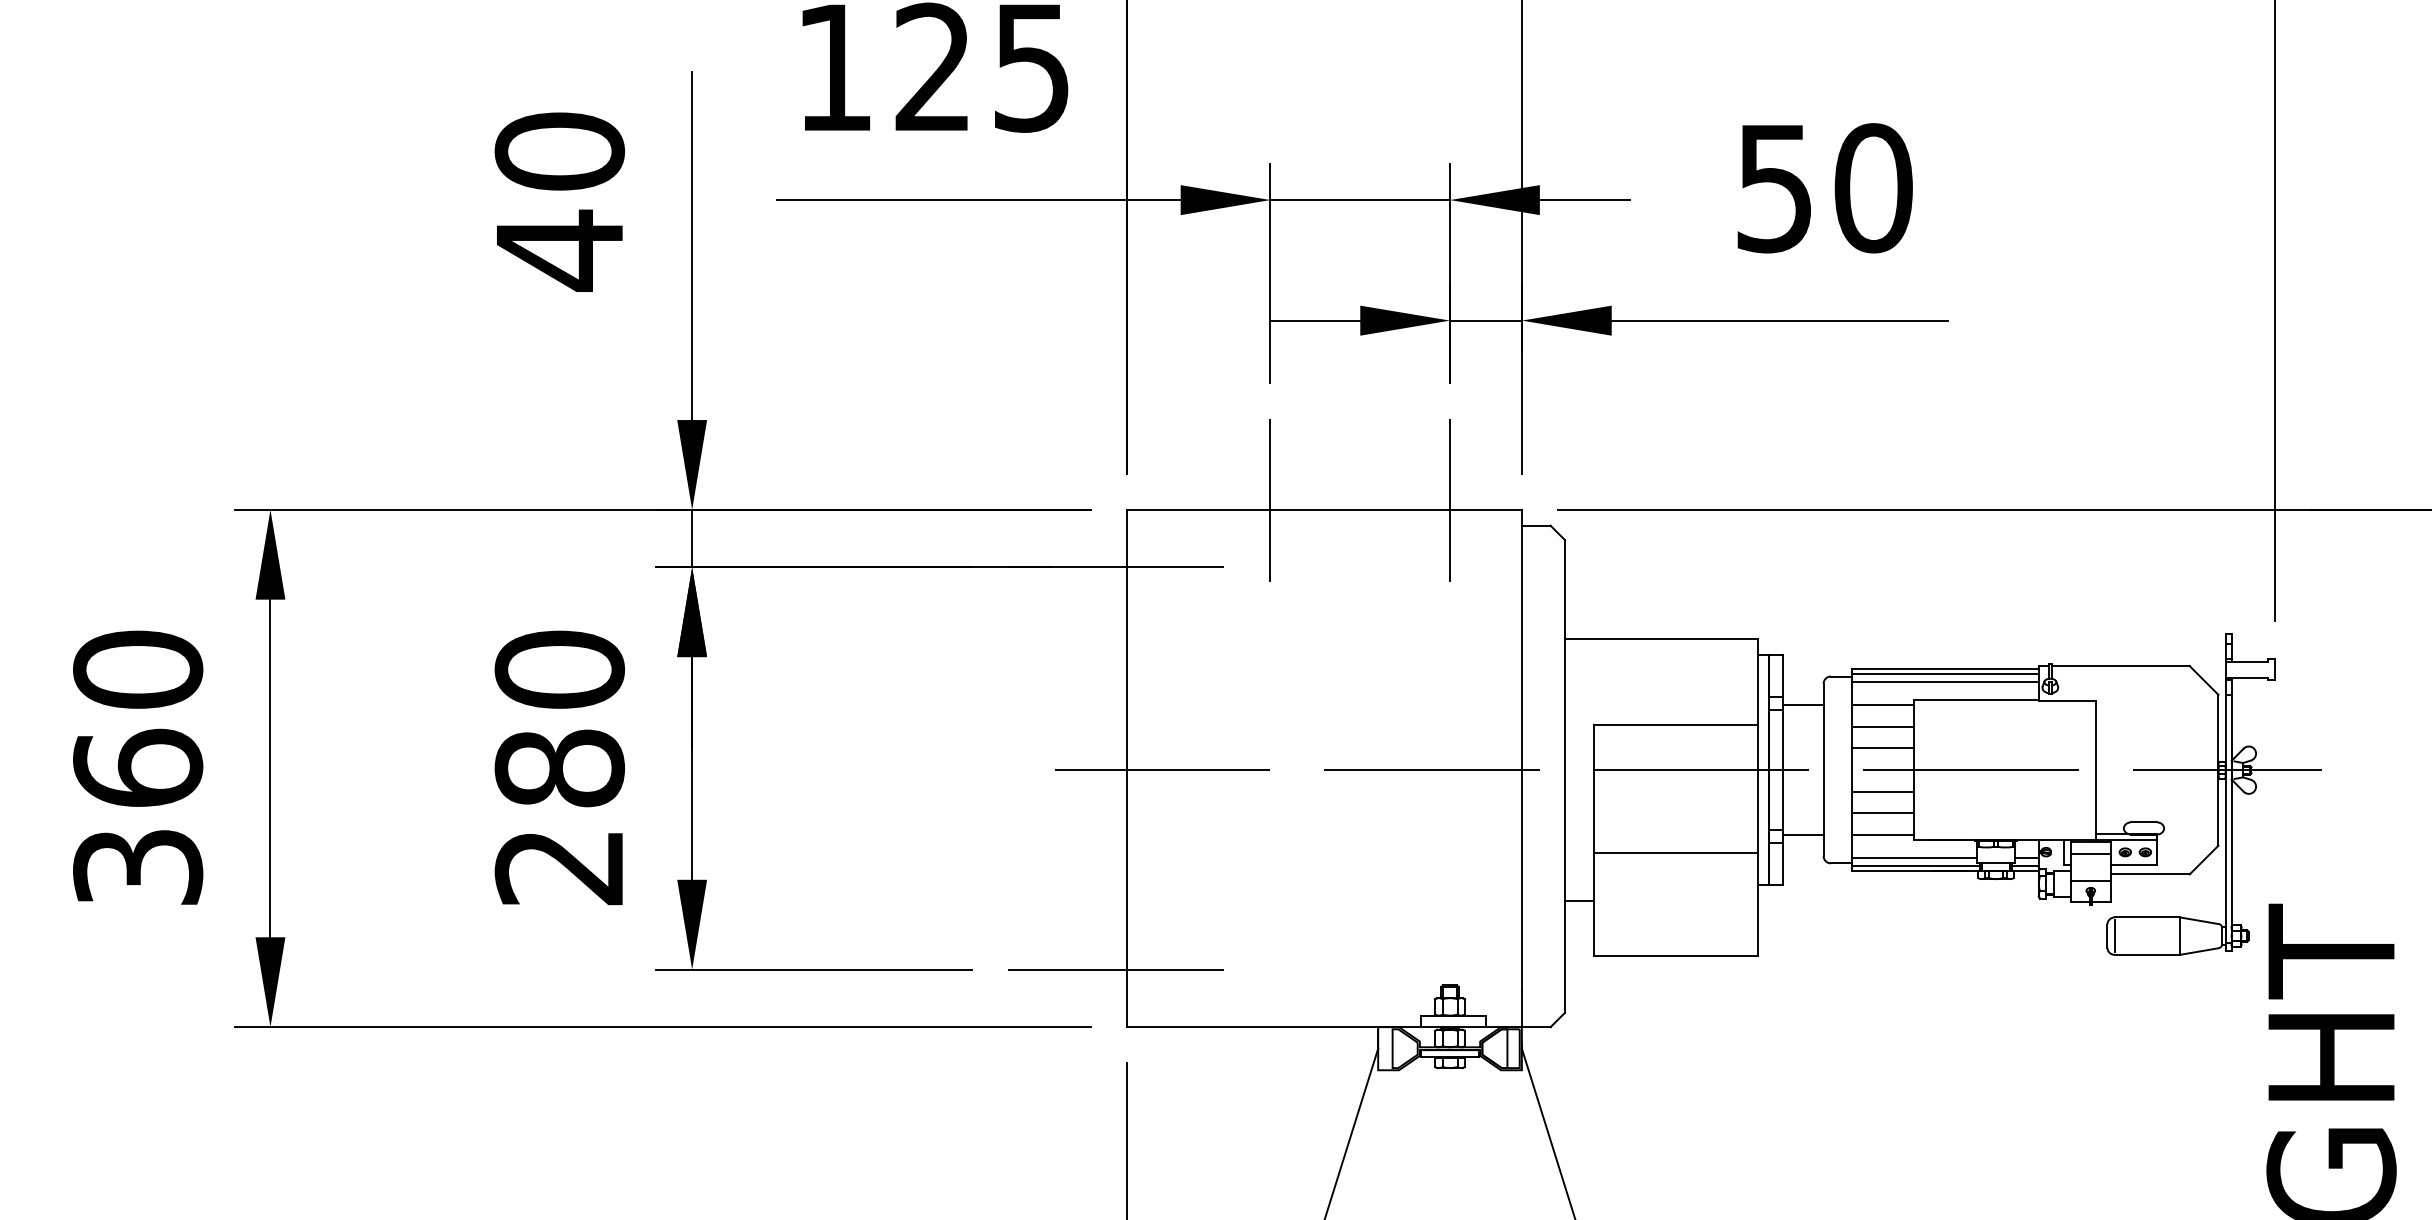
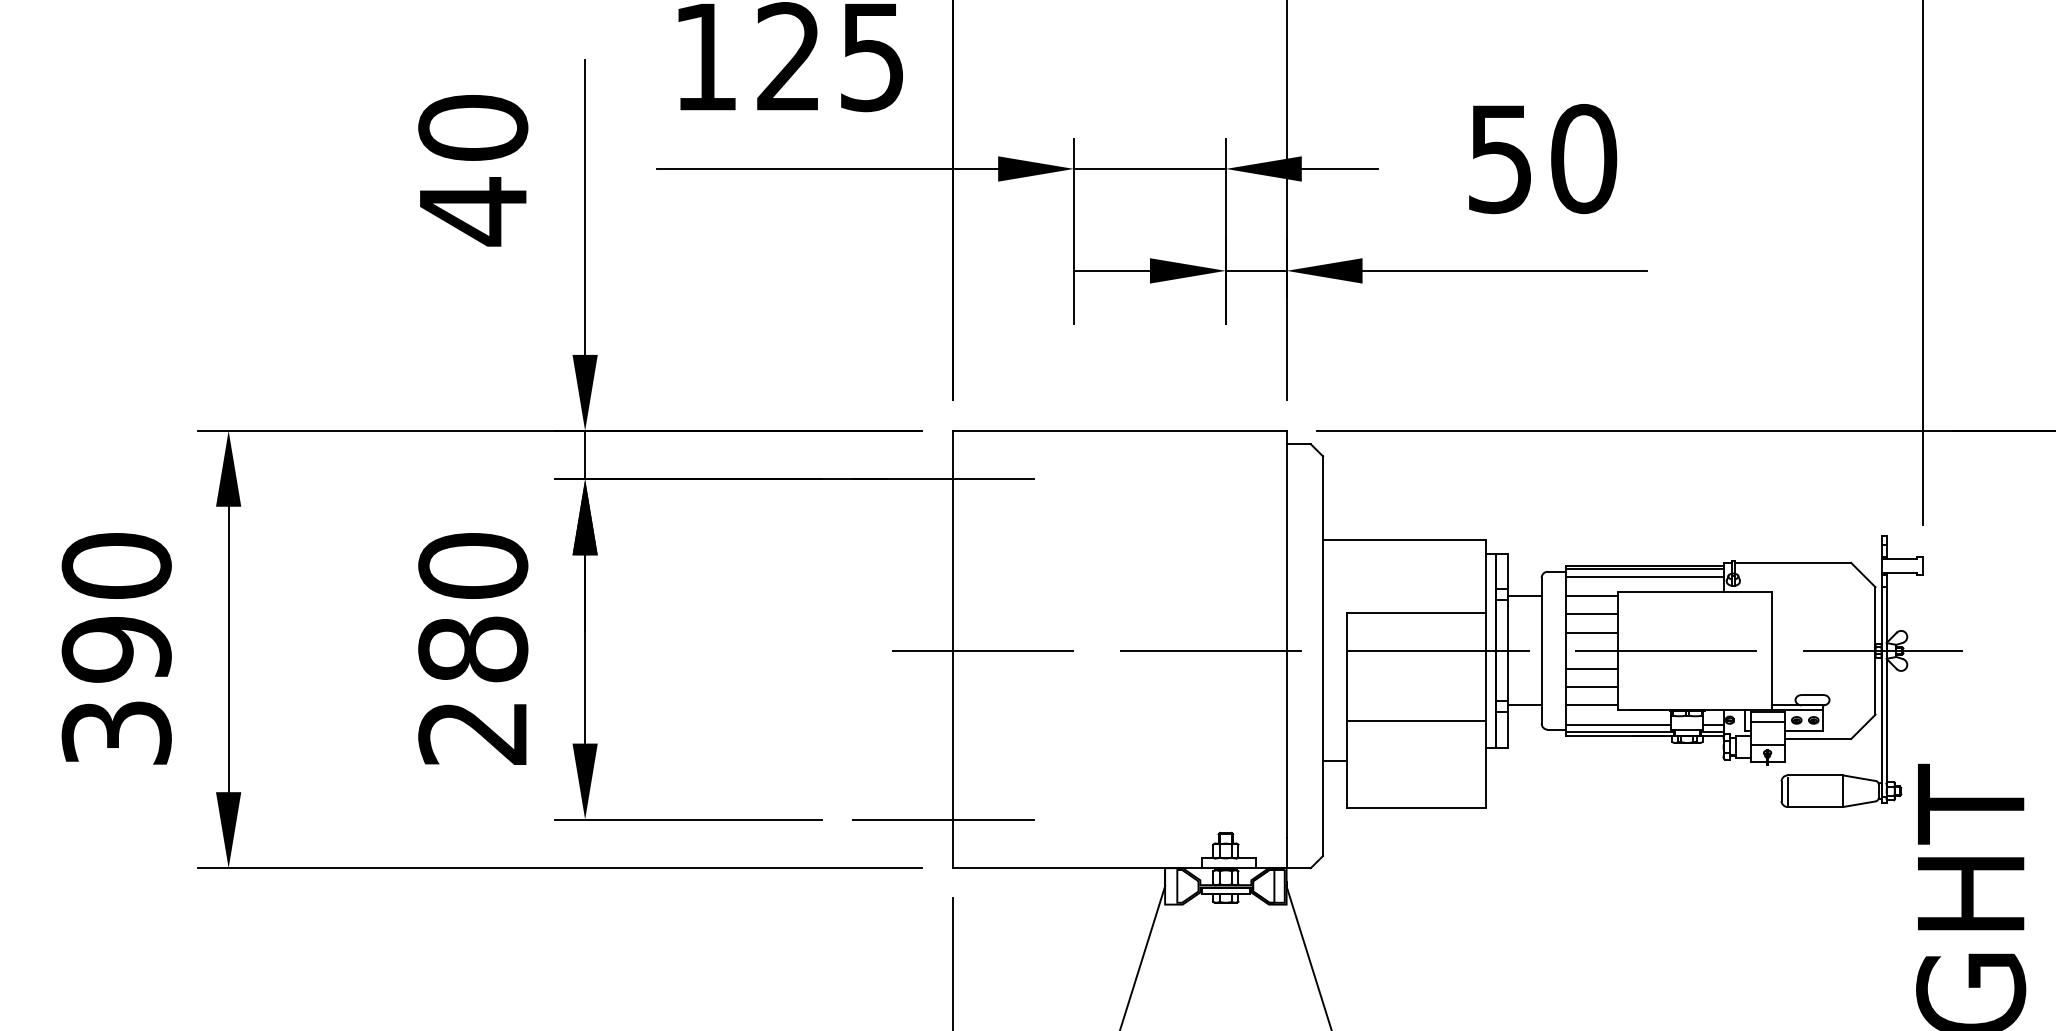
line: (1270, 499) -> (1074, 422), removed
line: (1450, 499) -> (1226, 422), removed
text: (138, 767) -> (117, 648), 360 -> 390

